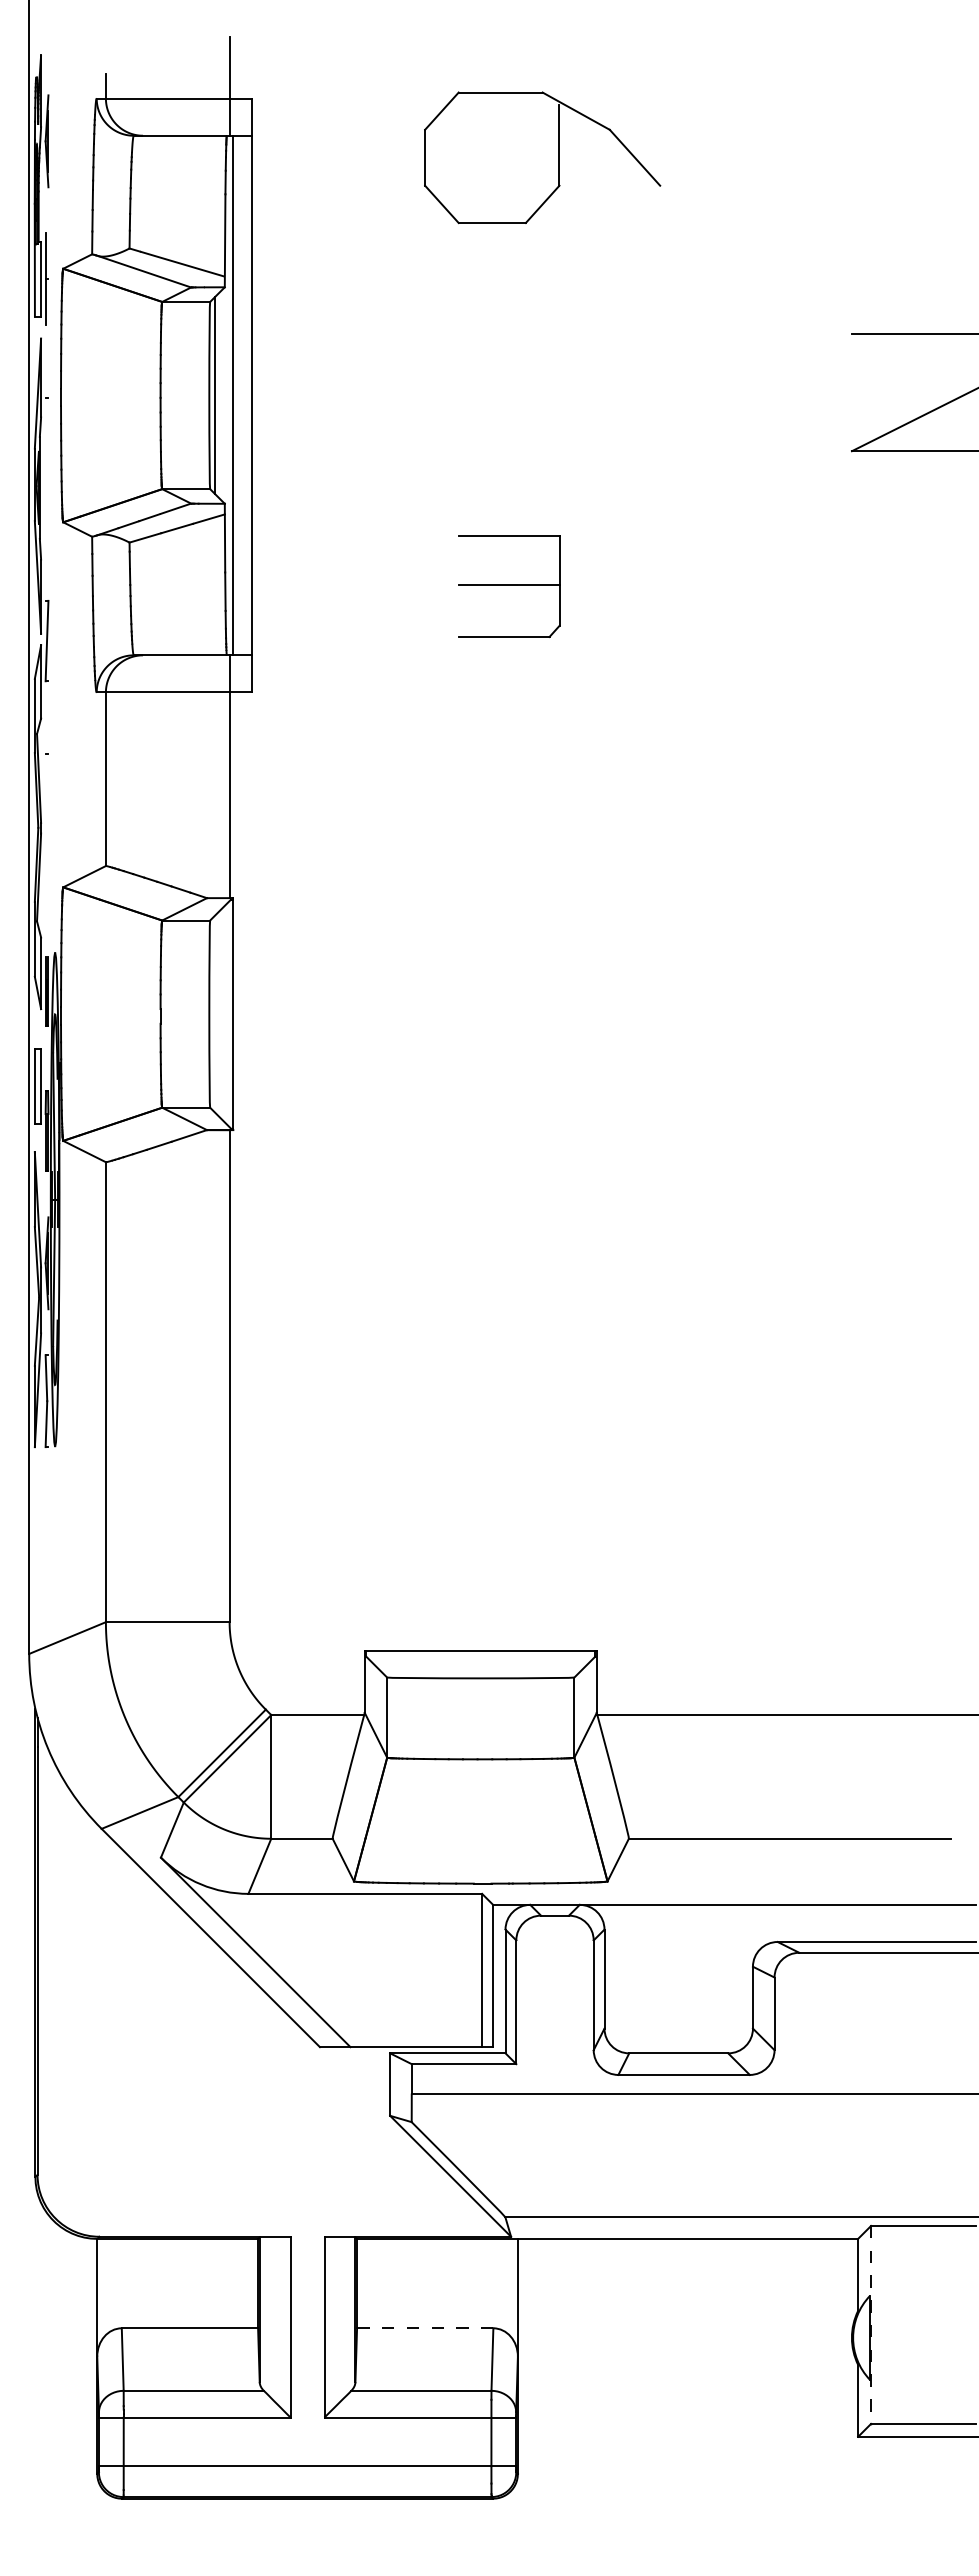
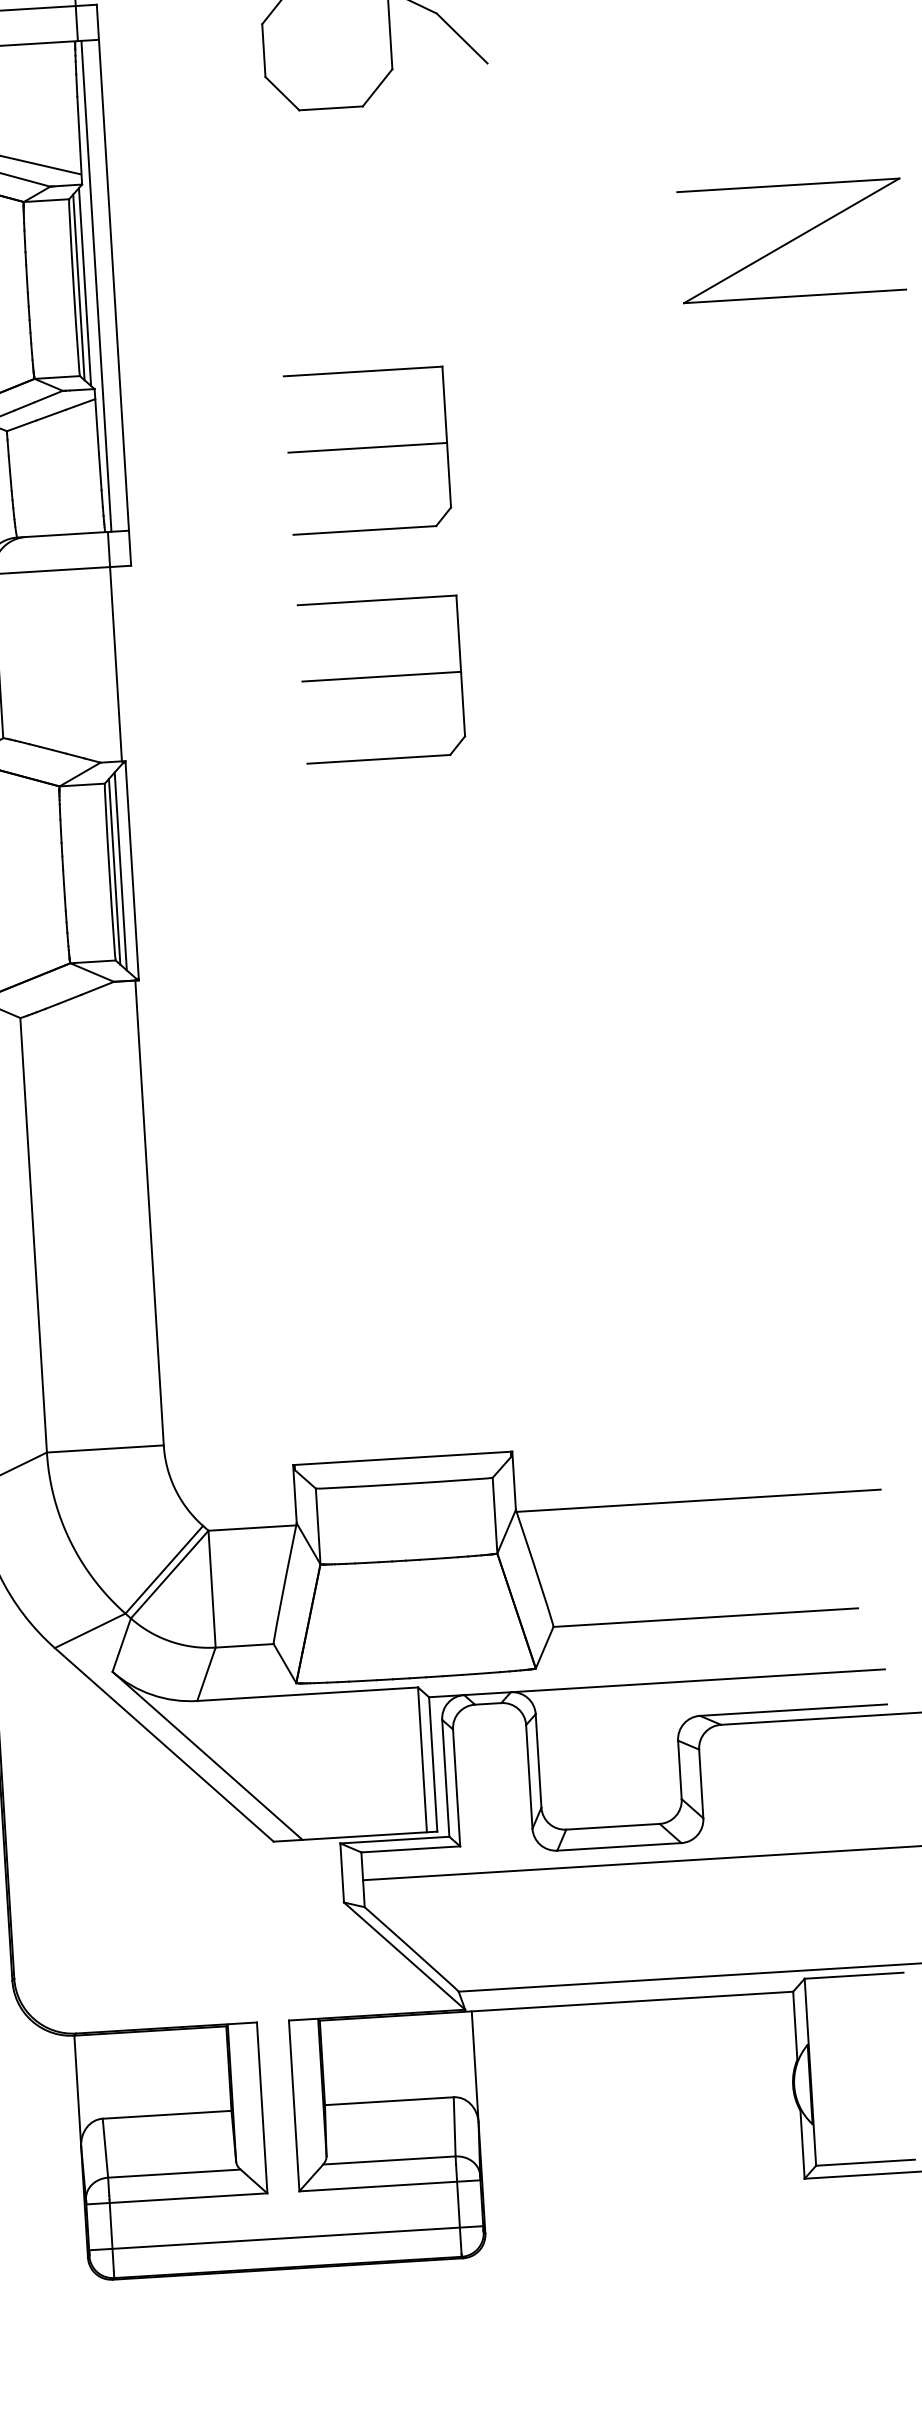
line: (221, 395) -> (85, 286), added
part: (509, 586) -> (368, 450), size x1.67
part: (508, 828) -> (381, 679), added
line: (214, 1013) -> (114, 871), added
line: (221, 1013) -> (120, 870), added
line: (871, 2324) -> (810, 2071), dashed -> solid
line: (424, 2328) -> (388, 2101), dashed -> solid

